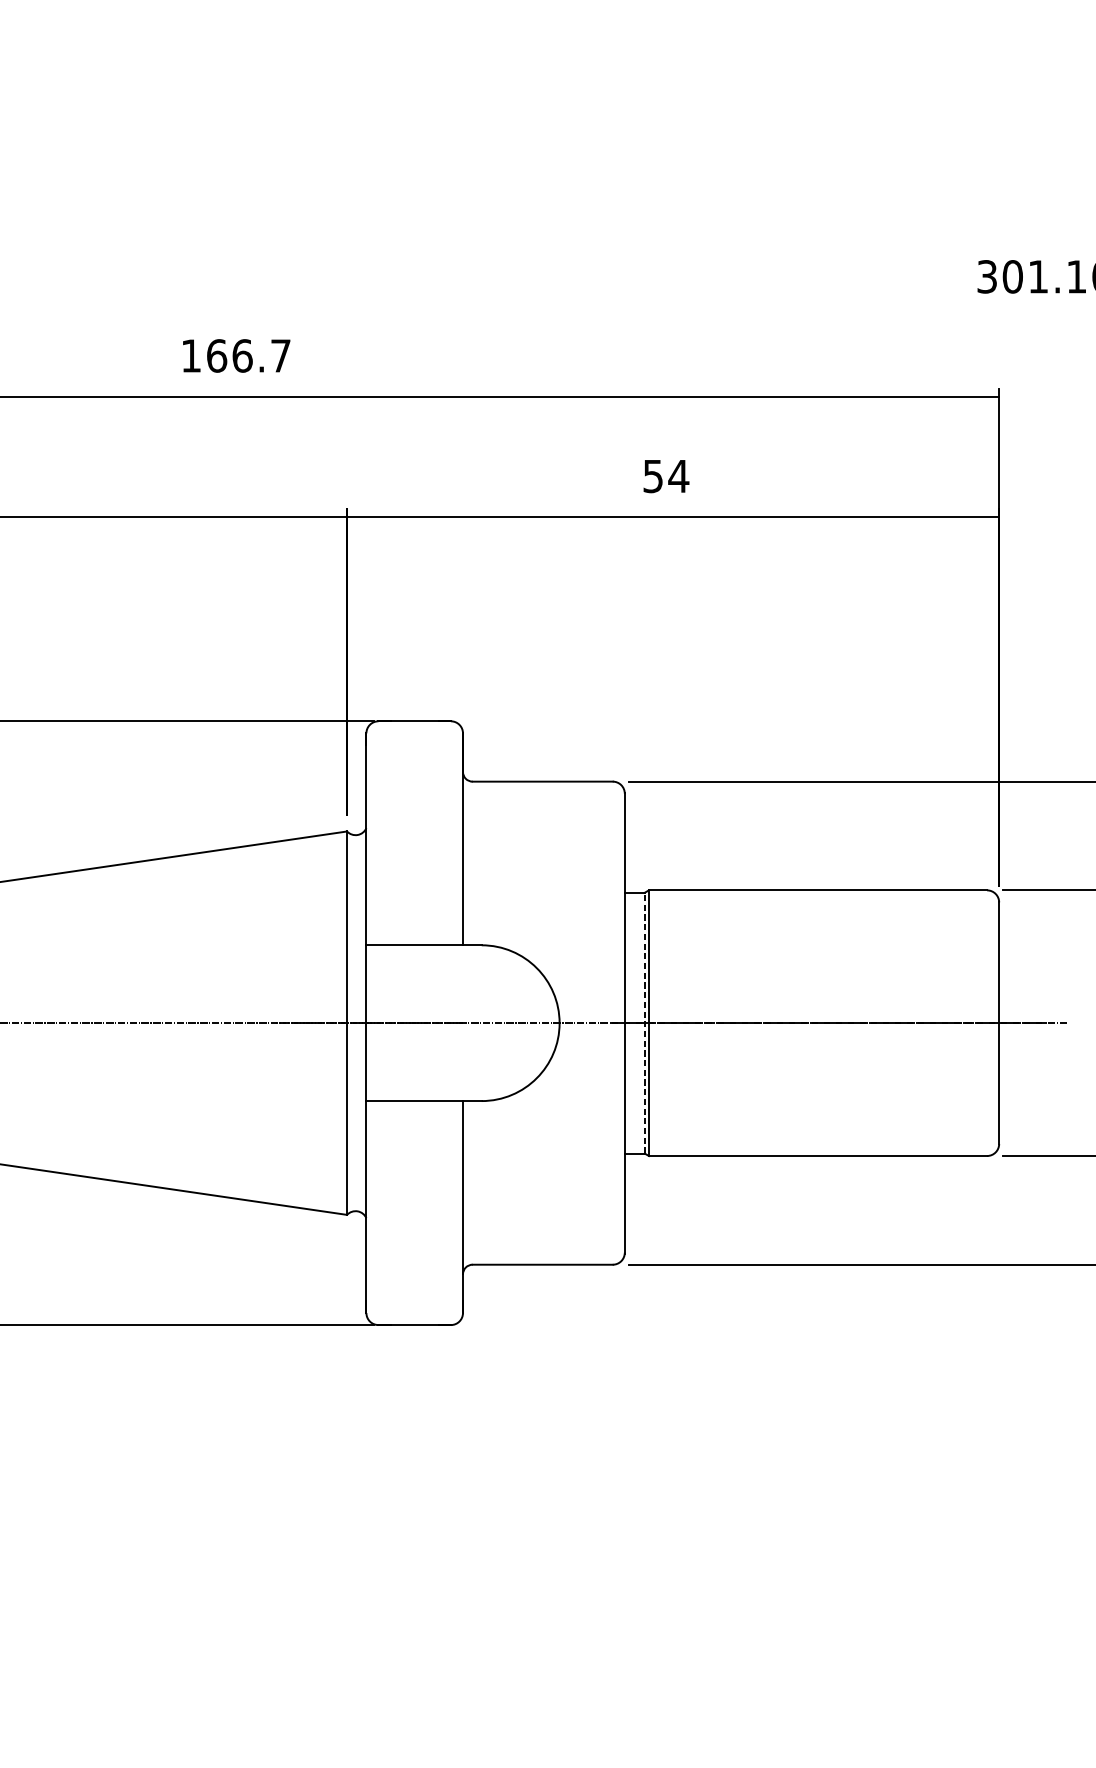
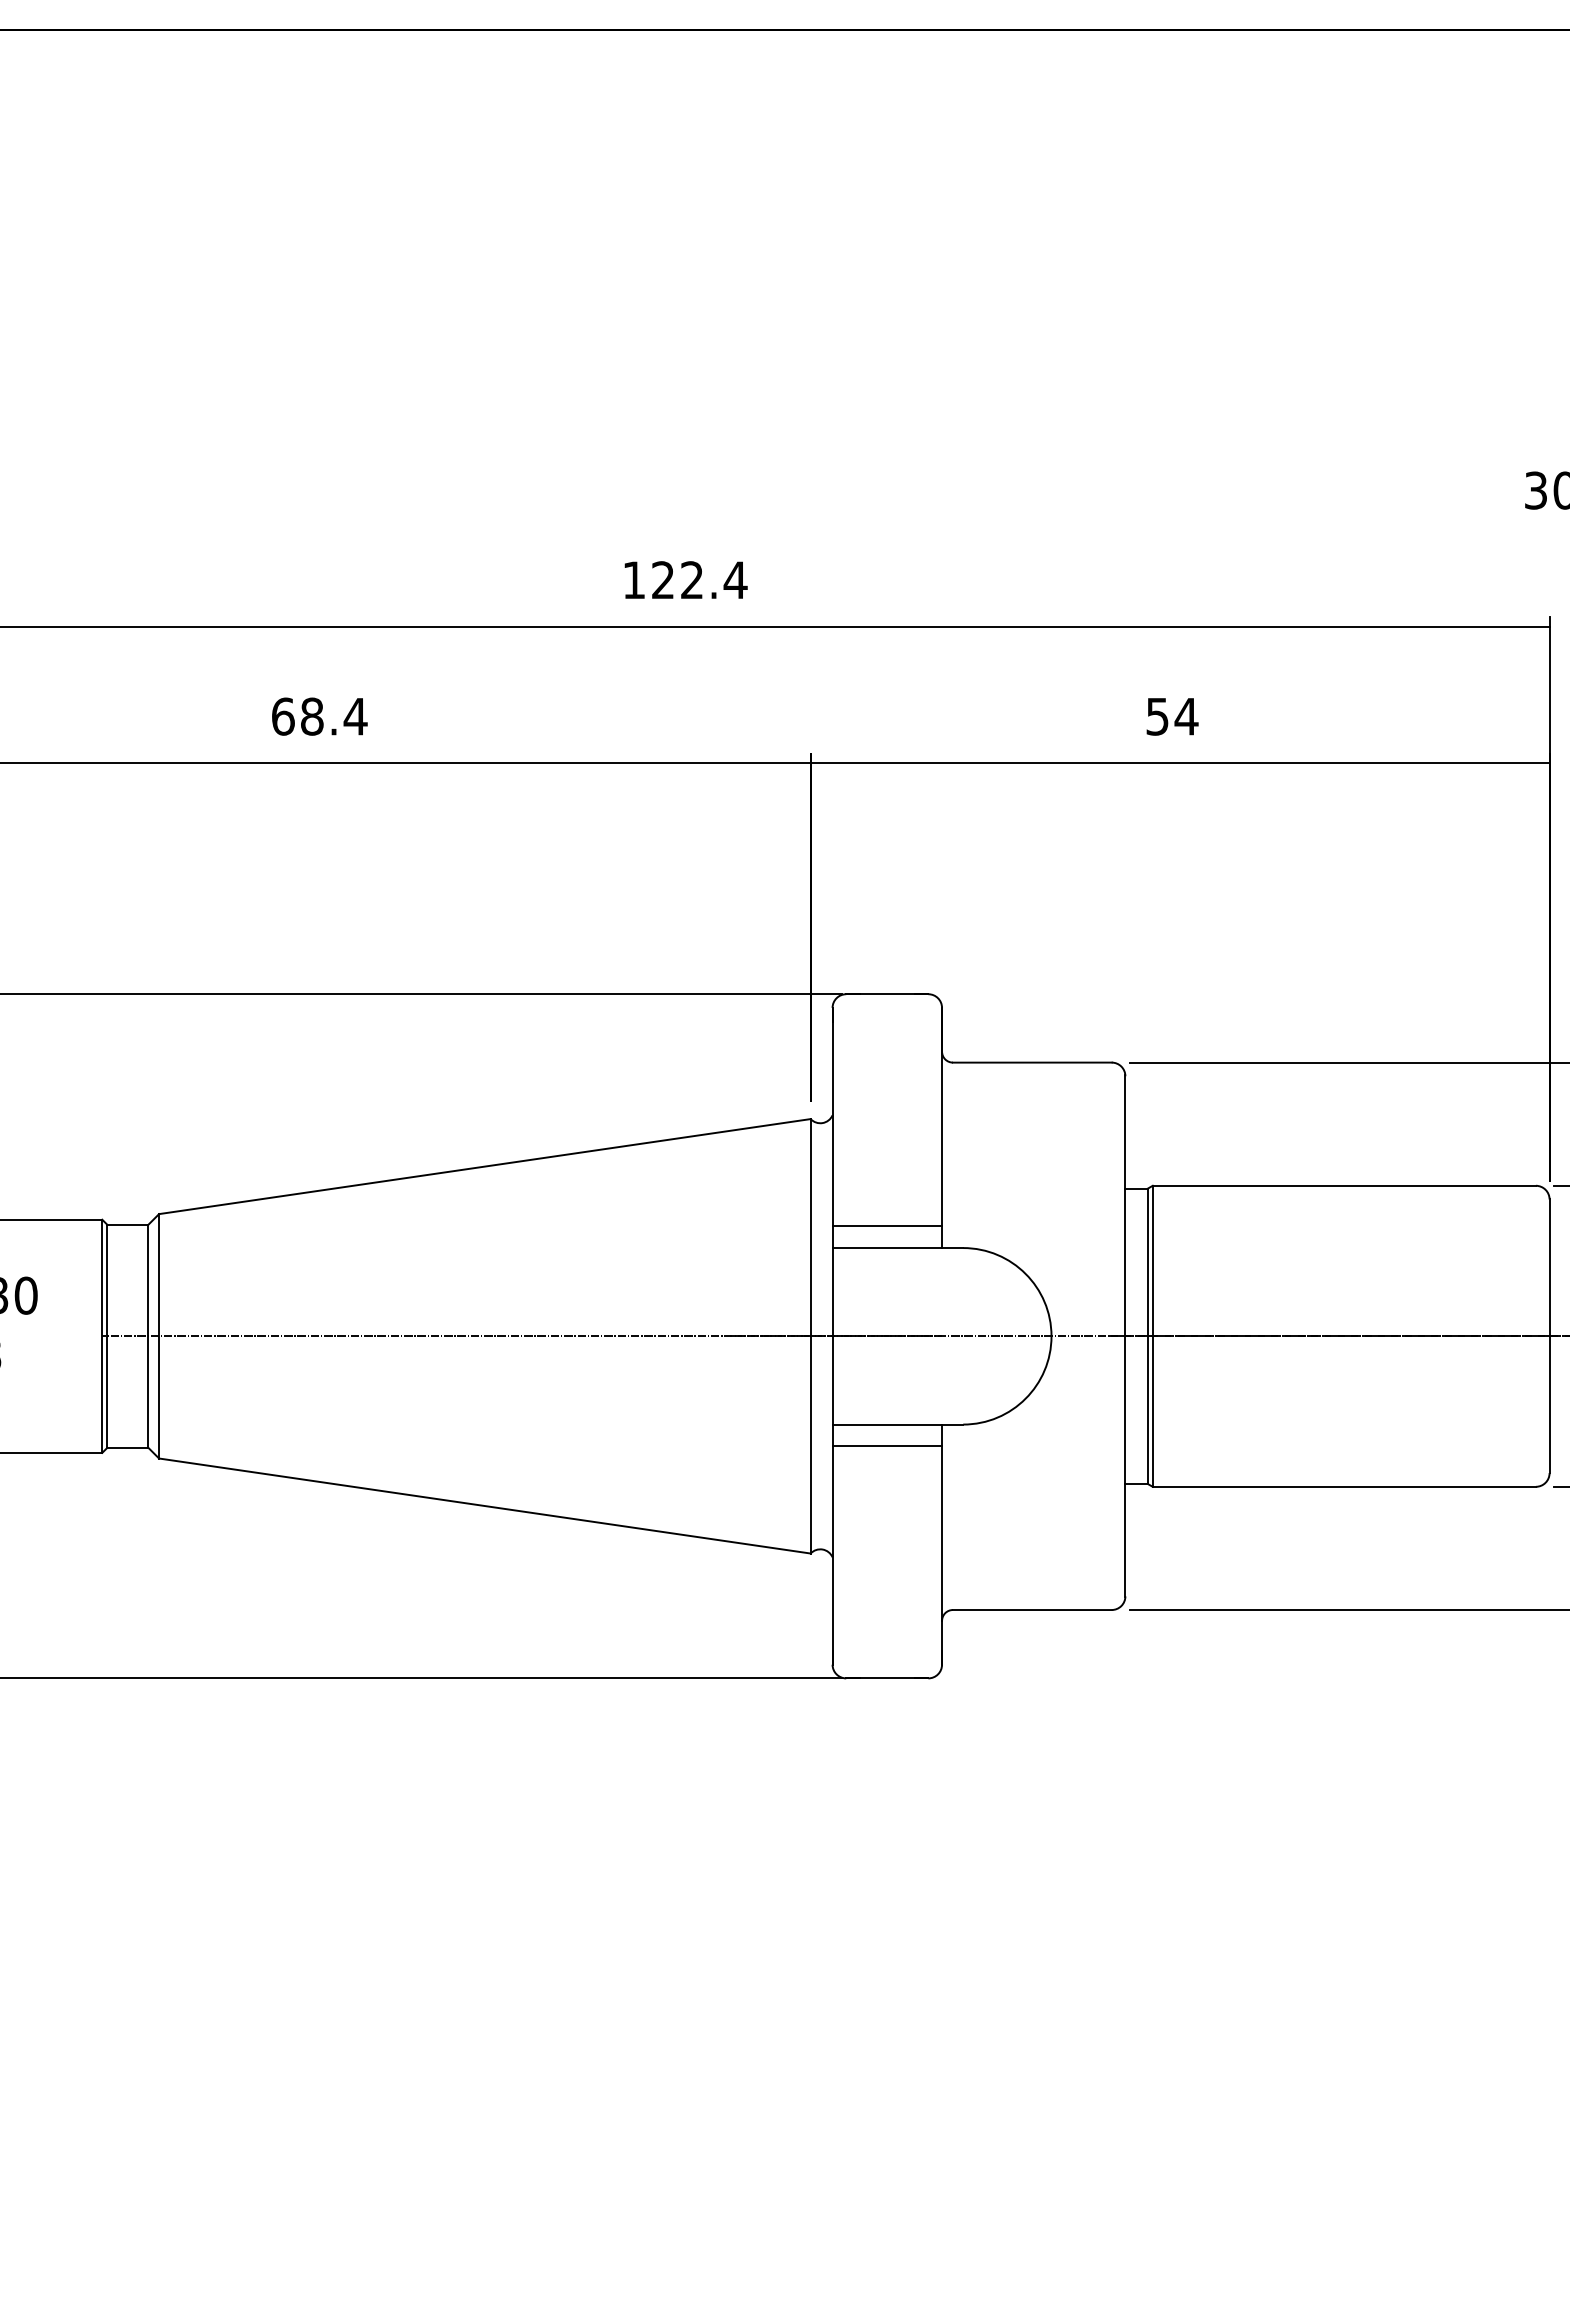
text: (248, 356) -> (699, 580), 166.7 -> 122.4
line: (414, 926) -> (887, 1226), added
line: (645, 1023) -> (1148, 1336), dashed -> solid
line: (414, 1120) -> (887, 1446), added

